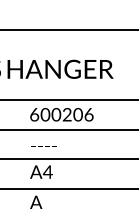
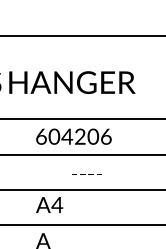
text: (56, 114) -> (67, 136), 600206 -> 604206
text: (43, 146) -> (86, 174), moved

